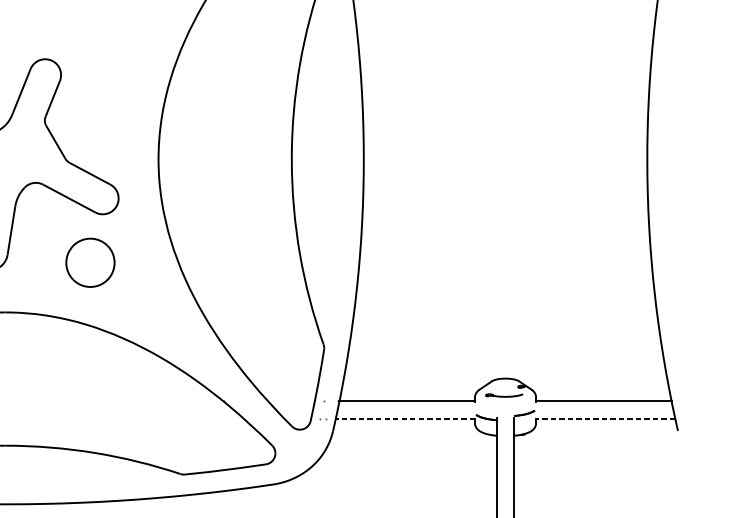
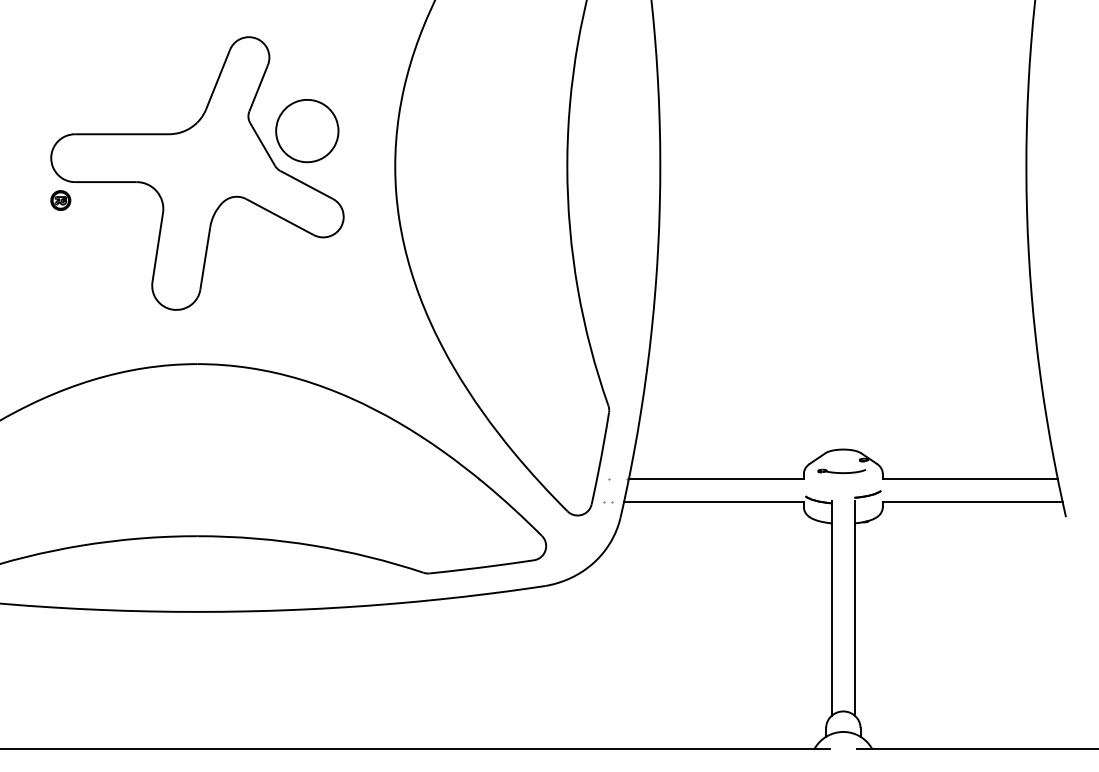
part: (90, 263) -> (307, 131), moved
line: (405, 419) -> (714, 502), dashed -> solid
line: (605, 419) -> (972, 502), dashed -> solid

